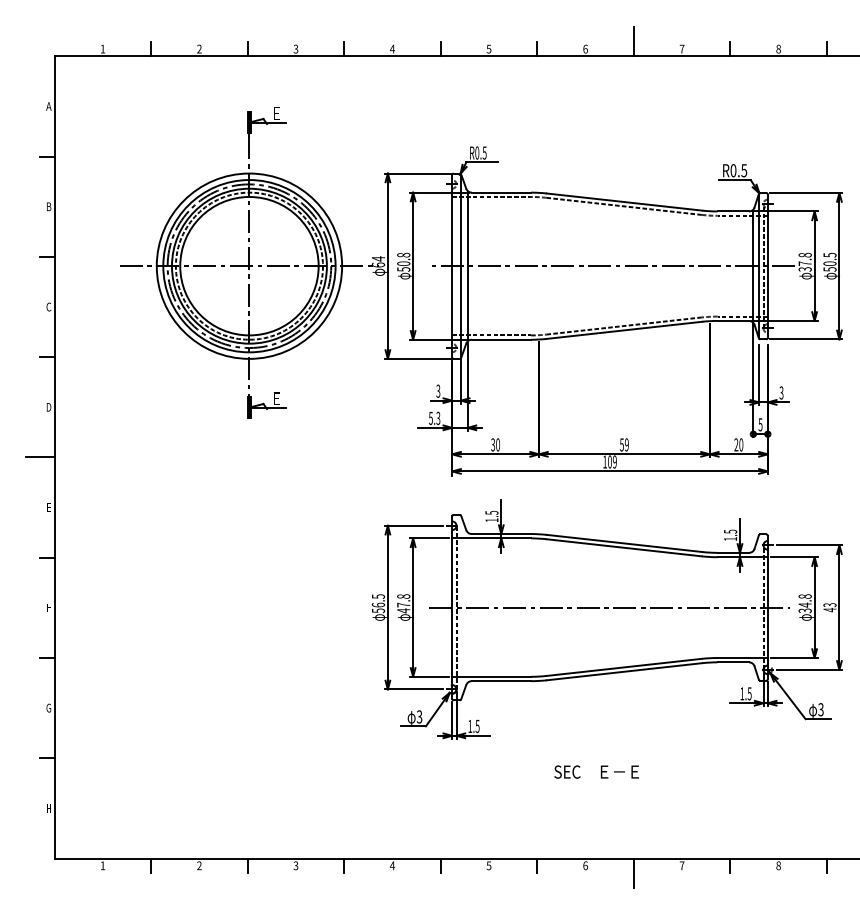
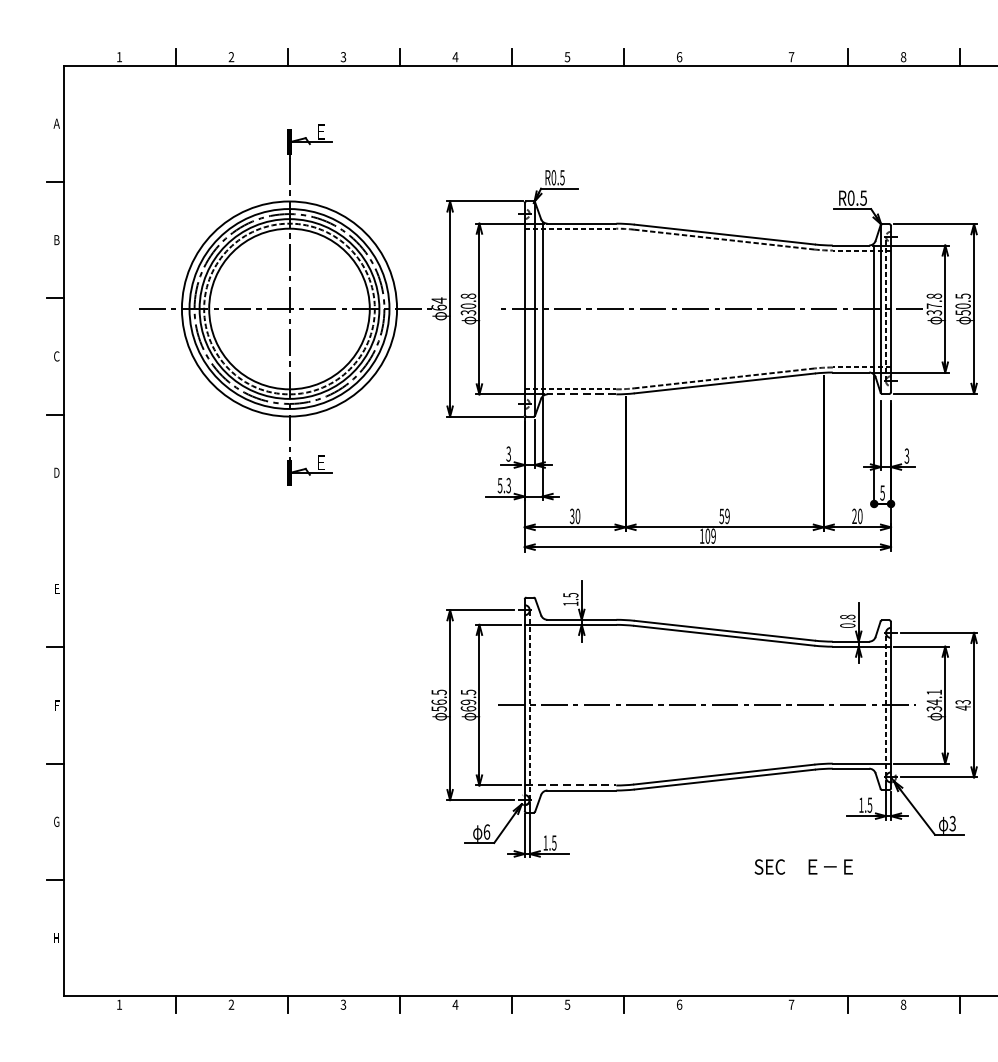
line: (633, 41) -> (735, 48), removed
text: (402, 269) -> (467, 312), 50.8 -> 30.8
line: (501, 339) -> (581, 394), solid -> dashed
line: (39, 457) -> (45, 531), removed
text: (730, 535) -> (847, 621), 1.5 -> 0.8
text: (804, 596) -> (933, 692), 34.8 -> 34.1
text: (403, 603) -> (468, 700), 47.8 -> 69.5
line: (492, 676) -> (571, 785), solid -> dashed
text: (419, 716) -> (486, 831), 3 -> 6
text: (596, 771) -> (803, 866), moved
line: (633, 872) -> (735, 1012), removed

